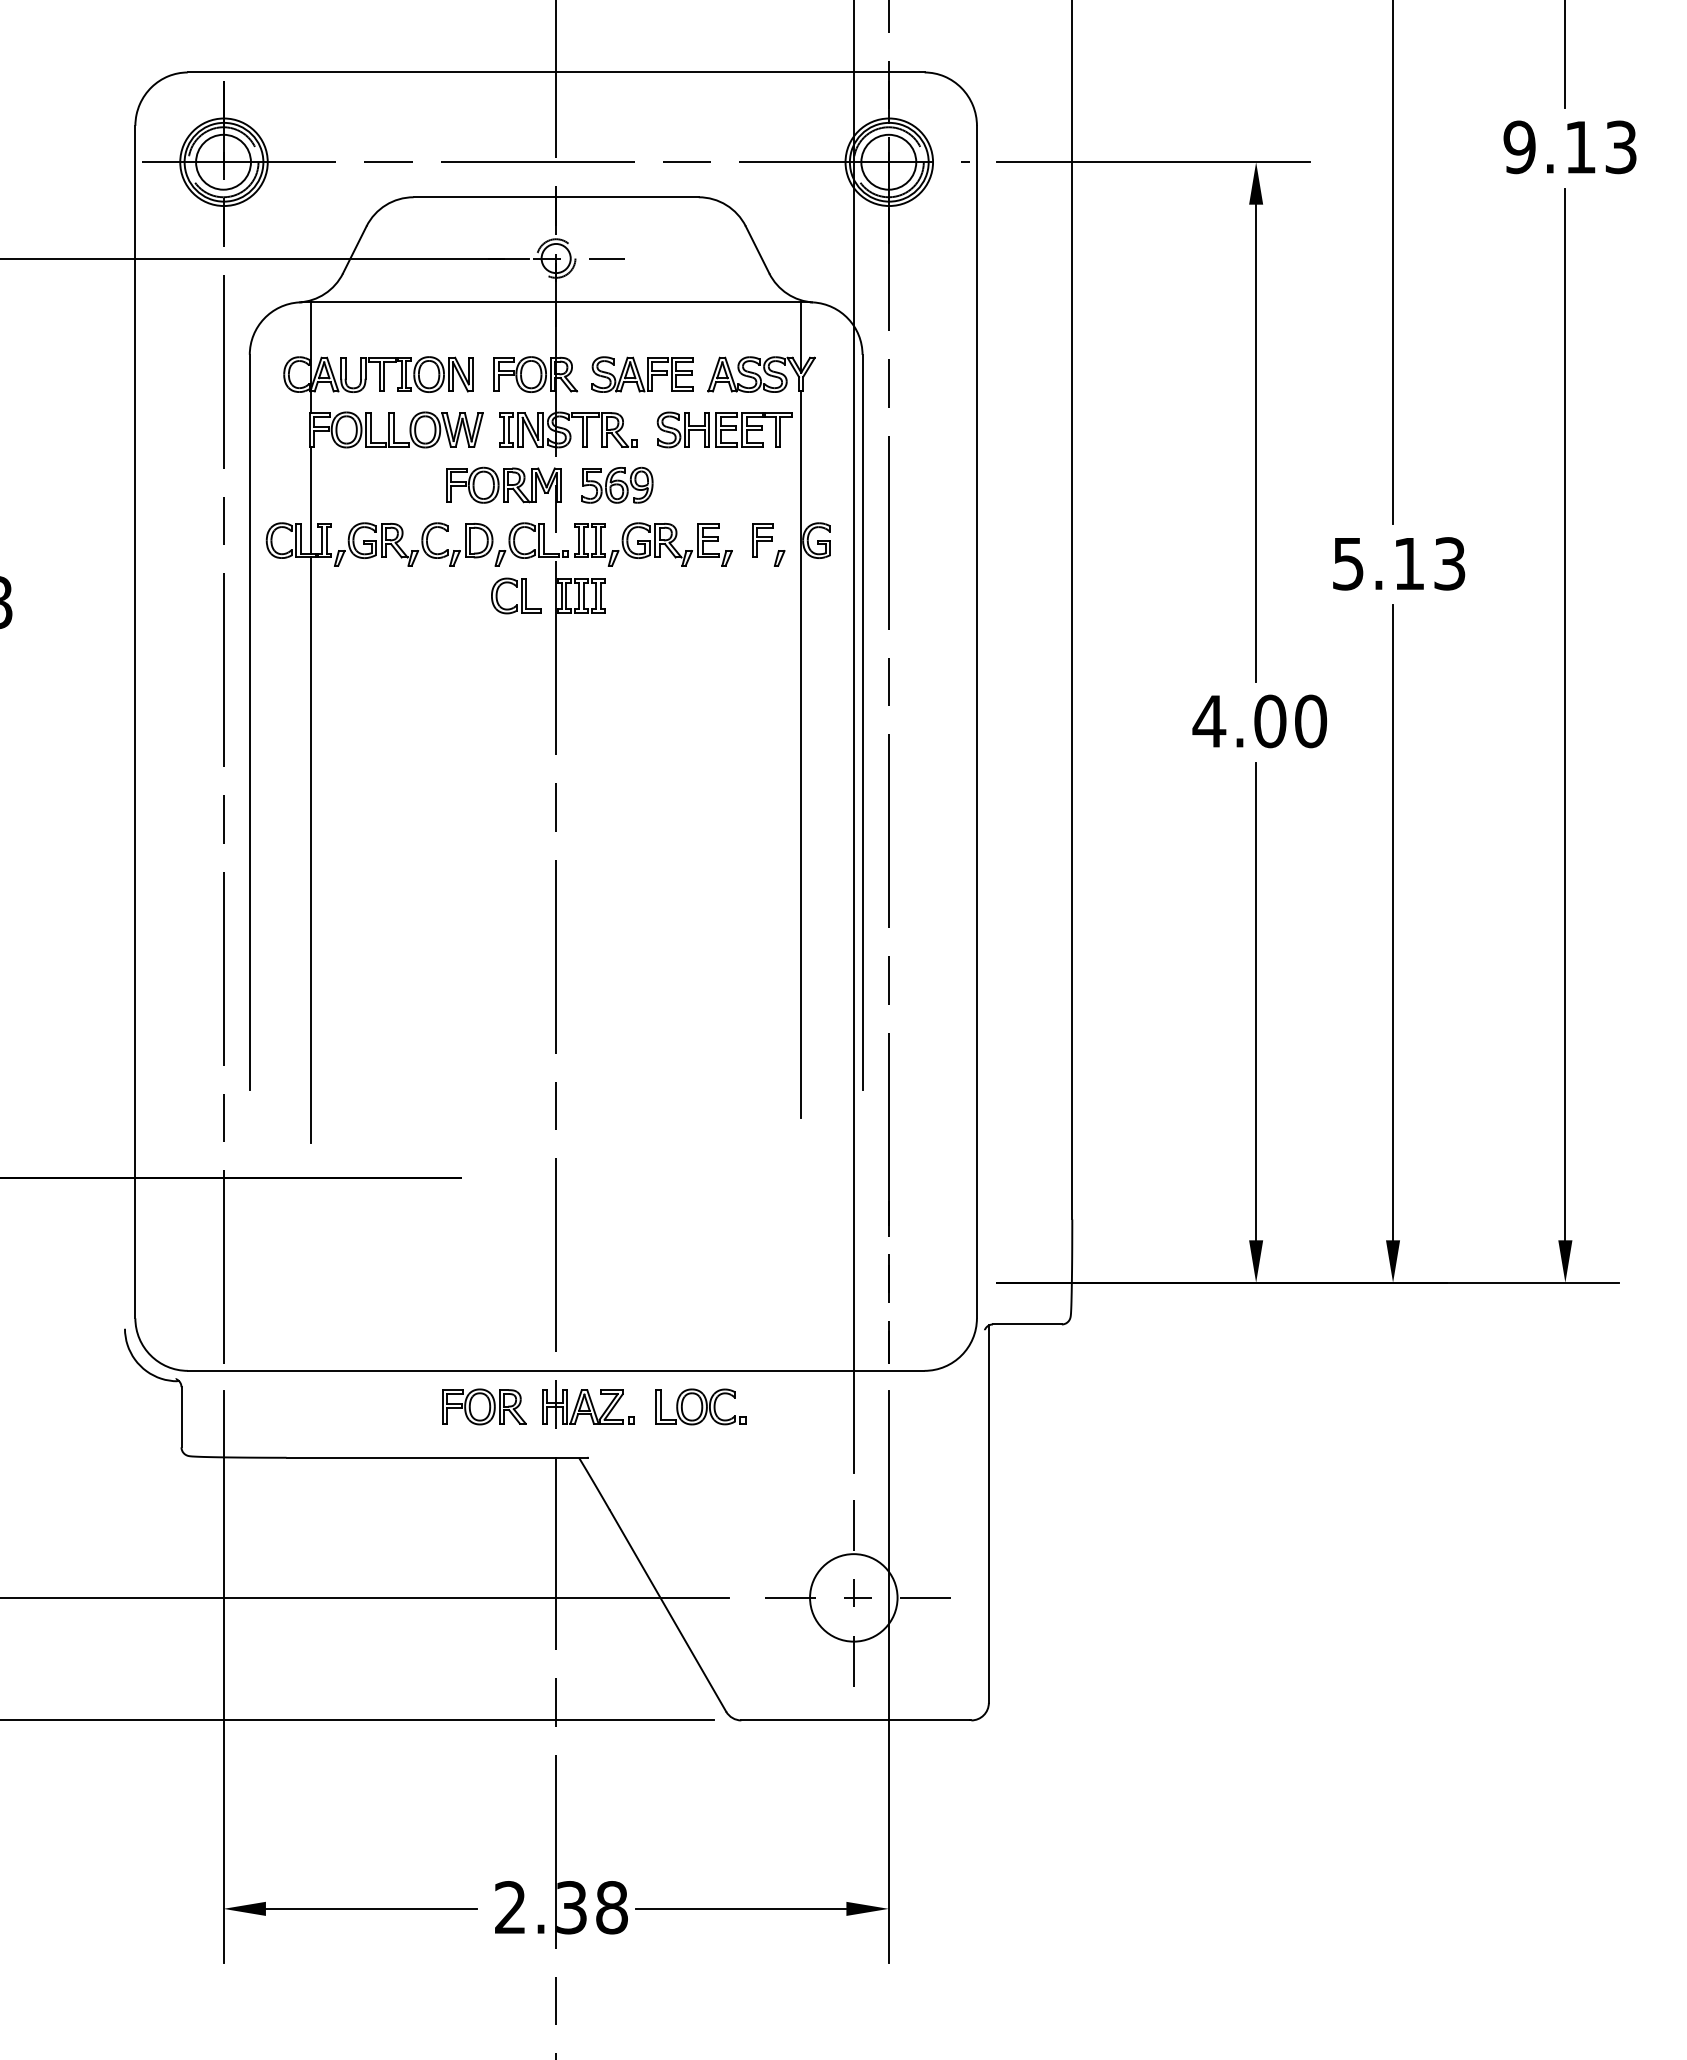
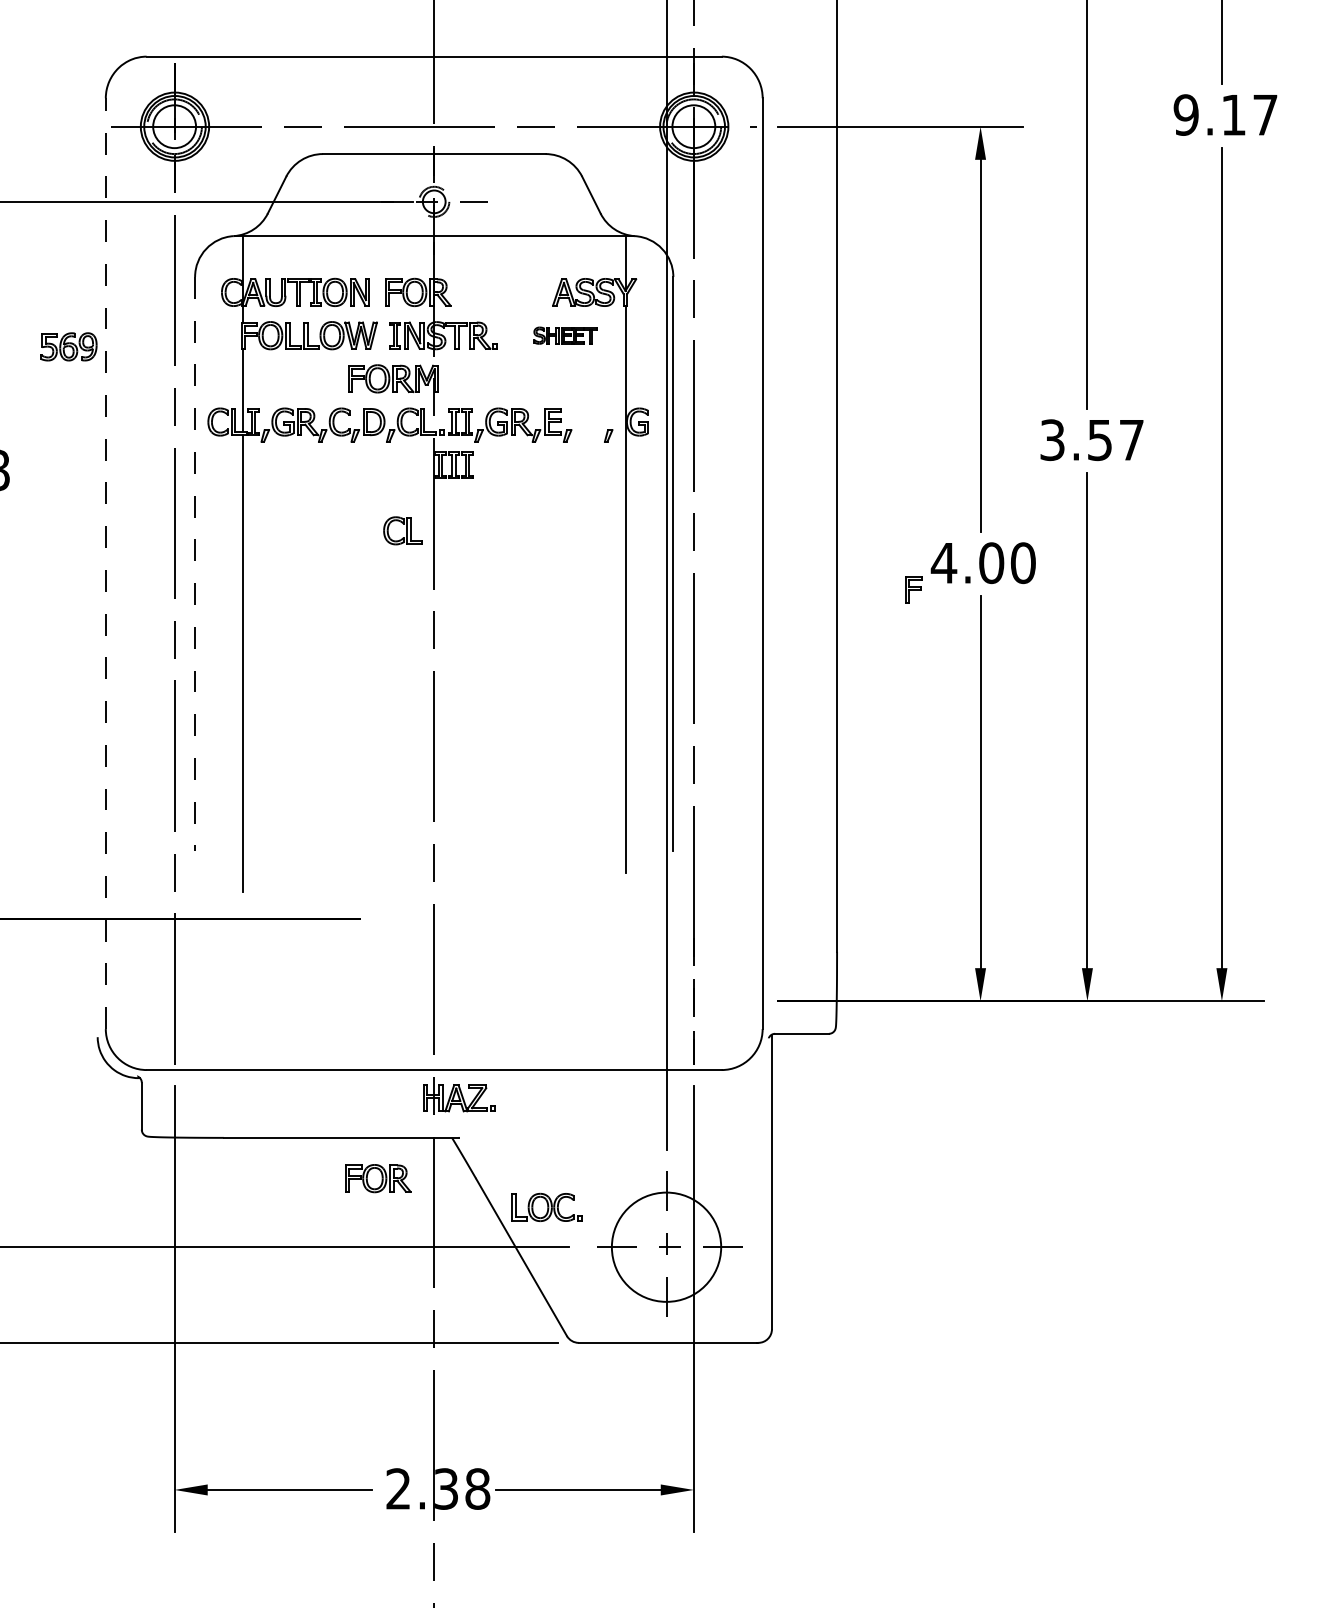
text: (1620, 147) -> (1264, 115), 9.13 -> 9.17
part: (642, 374) -> (501, 292), removed
part: (724, 429) -> (565, 335), size x0.6
part: (617, 484) -> (69, 346), moved
part: (762, 540) -> (913, 589), moved
text: (1399, 563) -> (1092, 439), 5.13 -> 3.57
part: (516, 595) -> (403, 530), moved
line: (135, 721) -> (105, 563), solid -> dashed
line: (249, 722) -> (194, 563), solid -> dashed
part: (484, 1406) -> (378, 1178), moved
part: (700, 1406) -> (546, 1207), moved
circle: (853, 1597) -> (666, 1246), size x1.6

